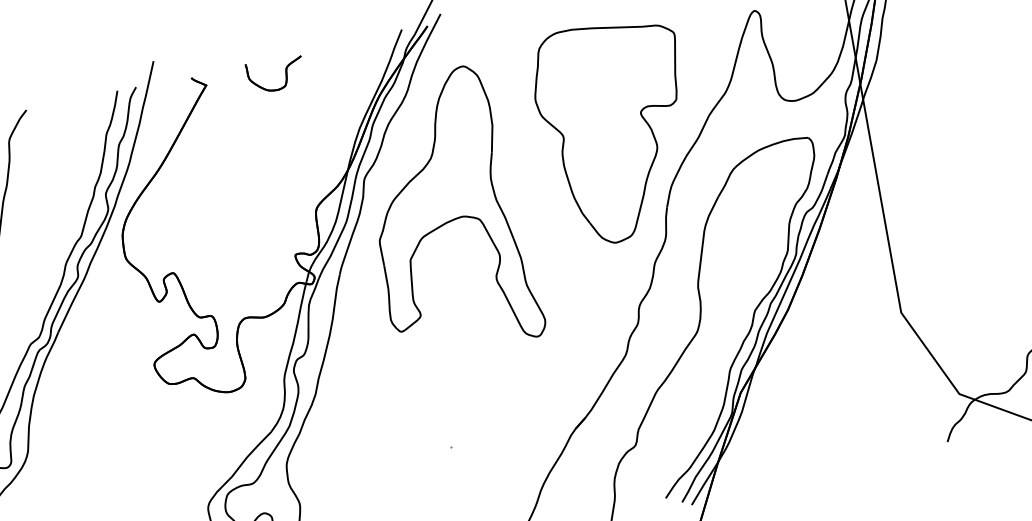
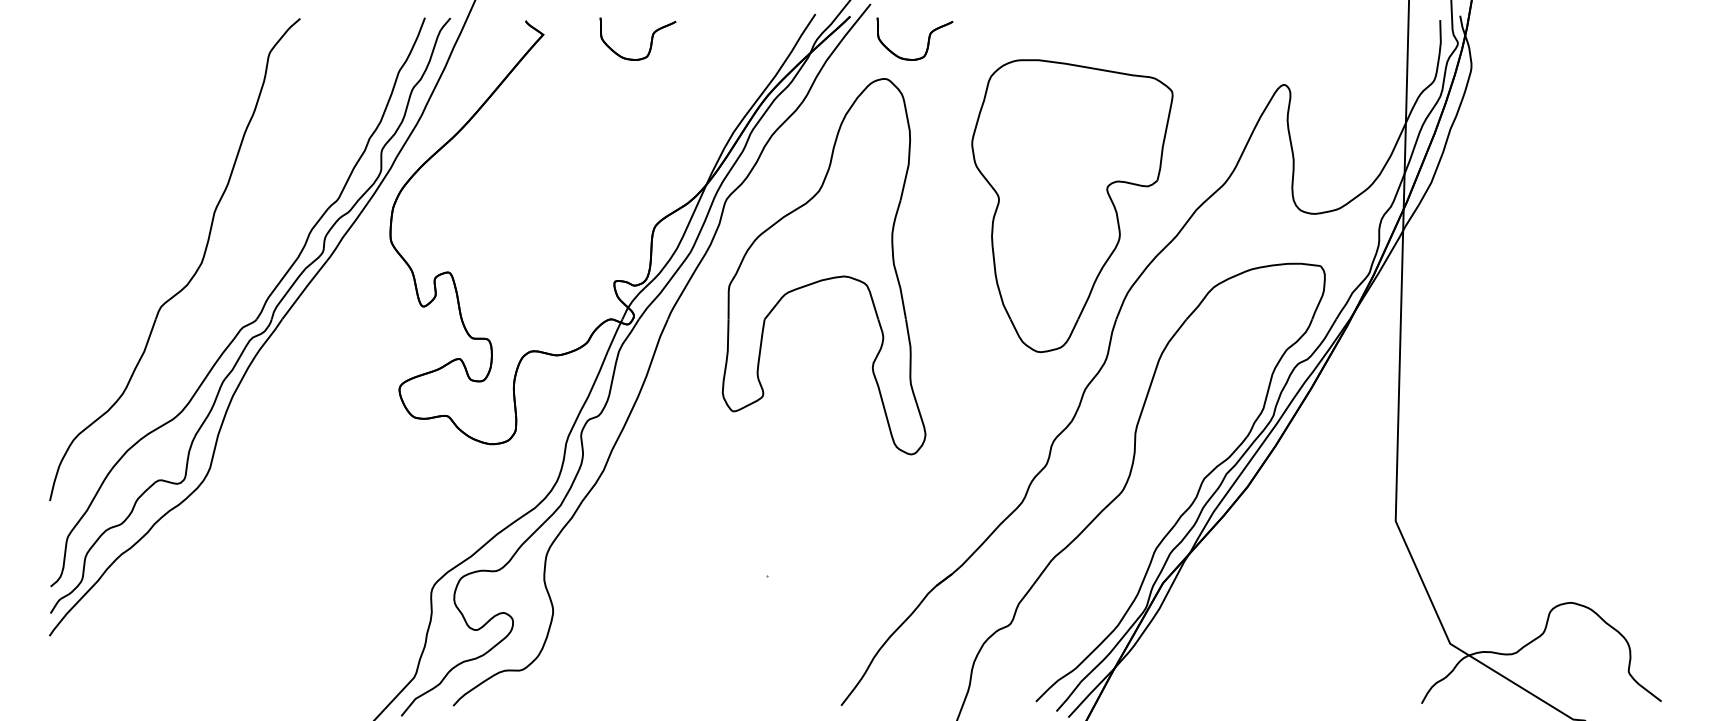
part: (487, 32) -> (927, 41), added

